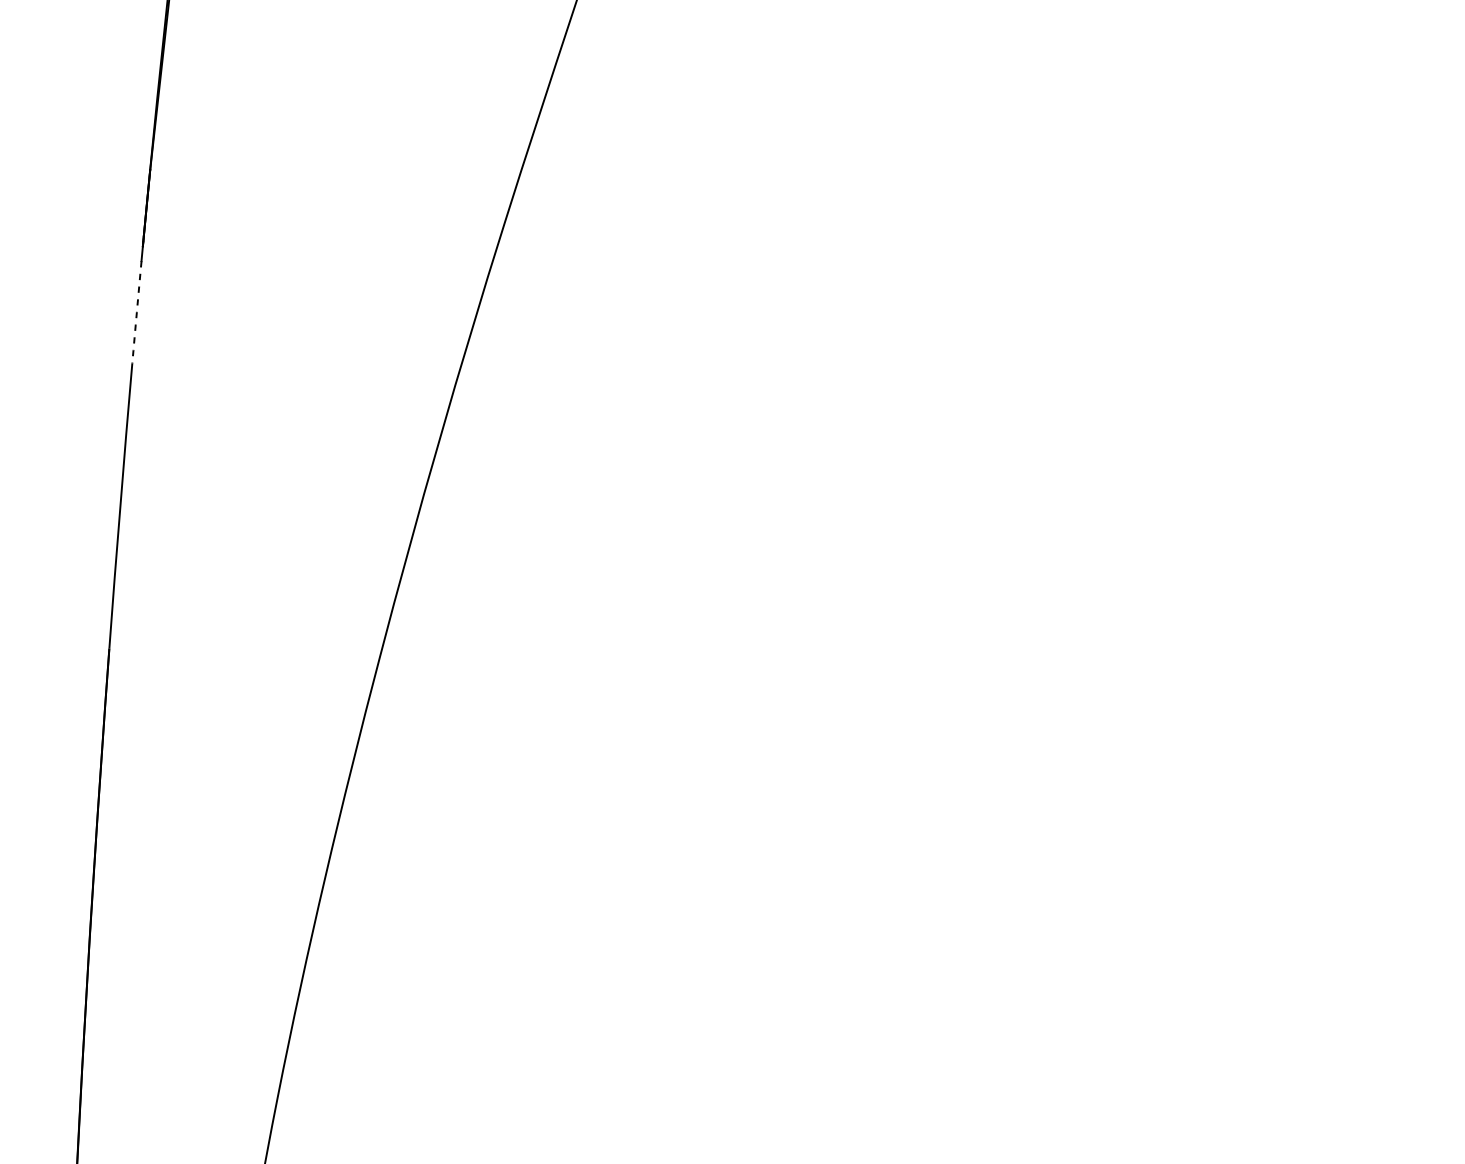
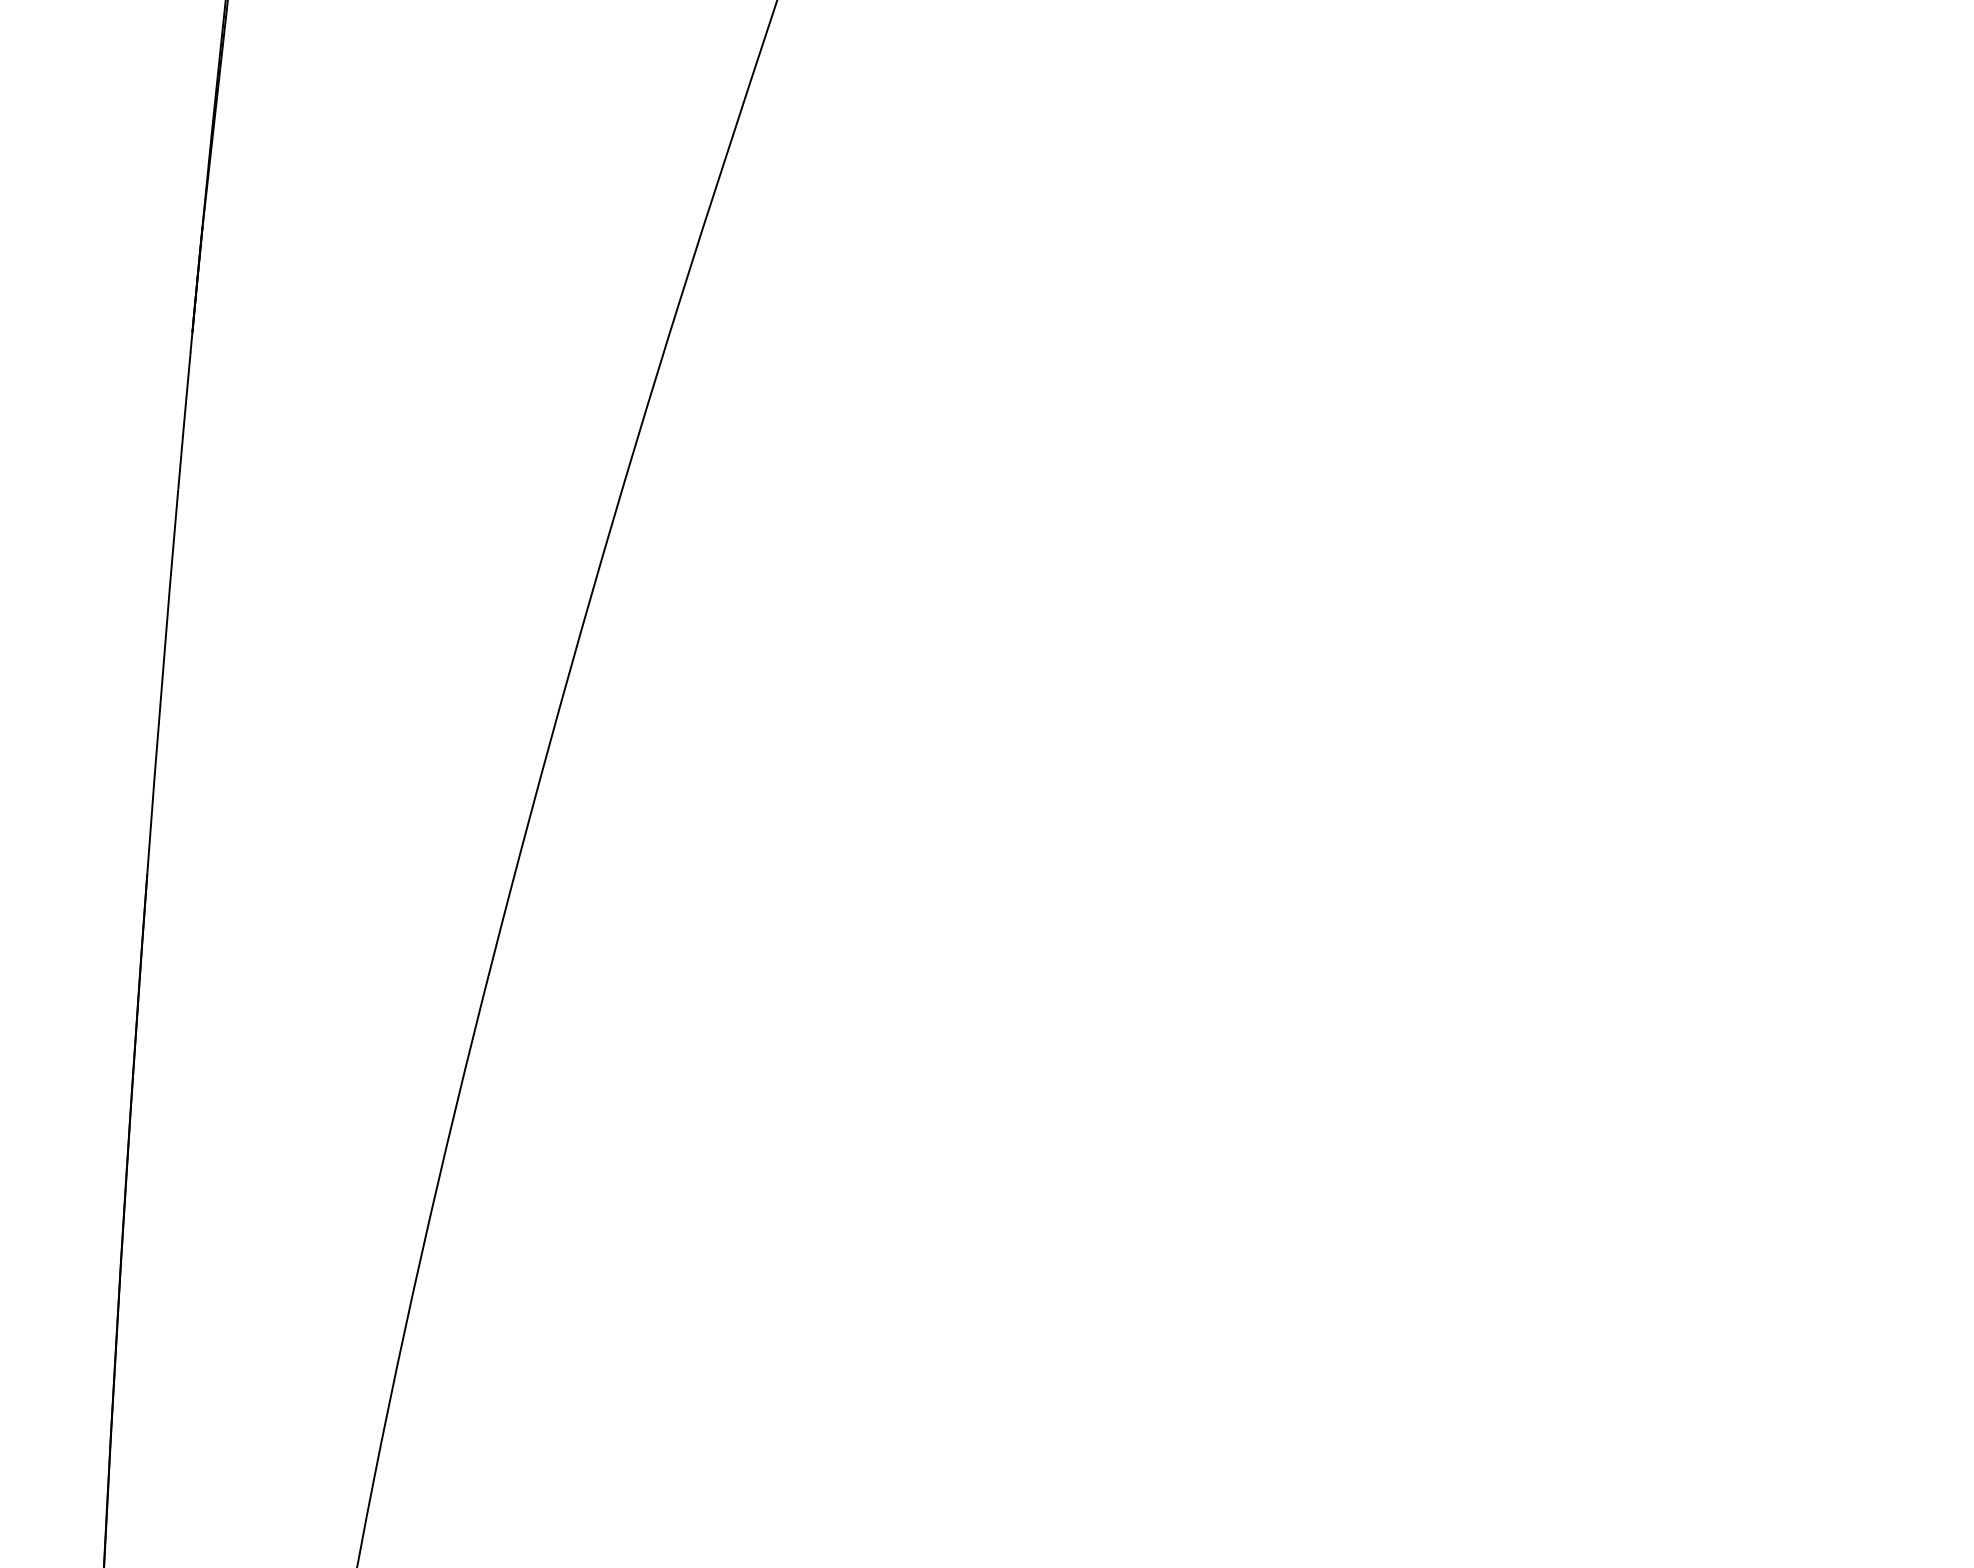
arc: (136, 312) -> (184, 420), dashed -> solid

